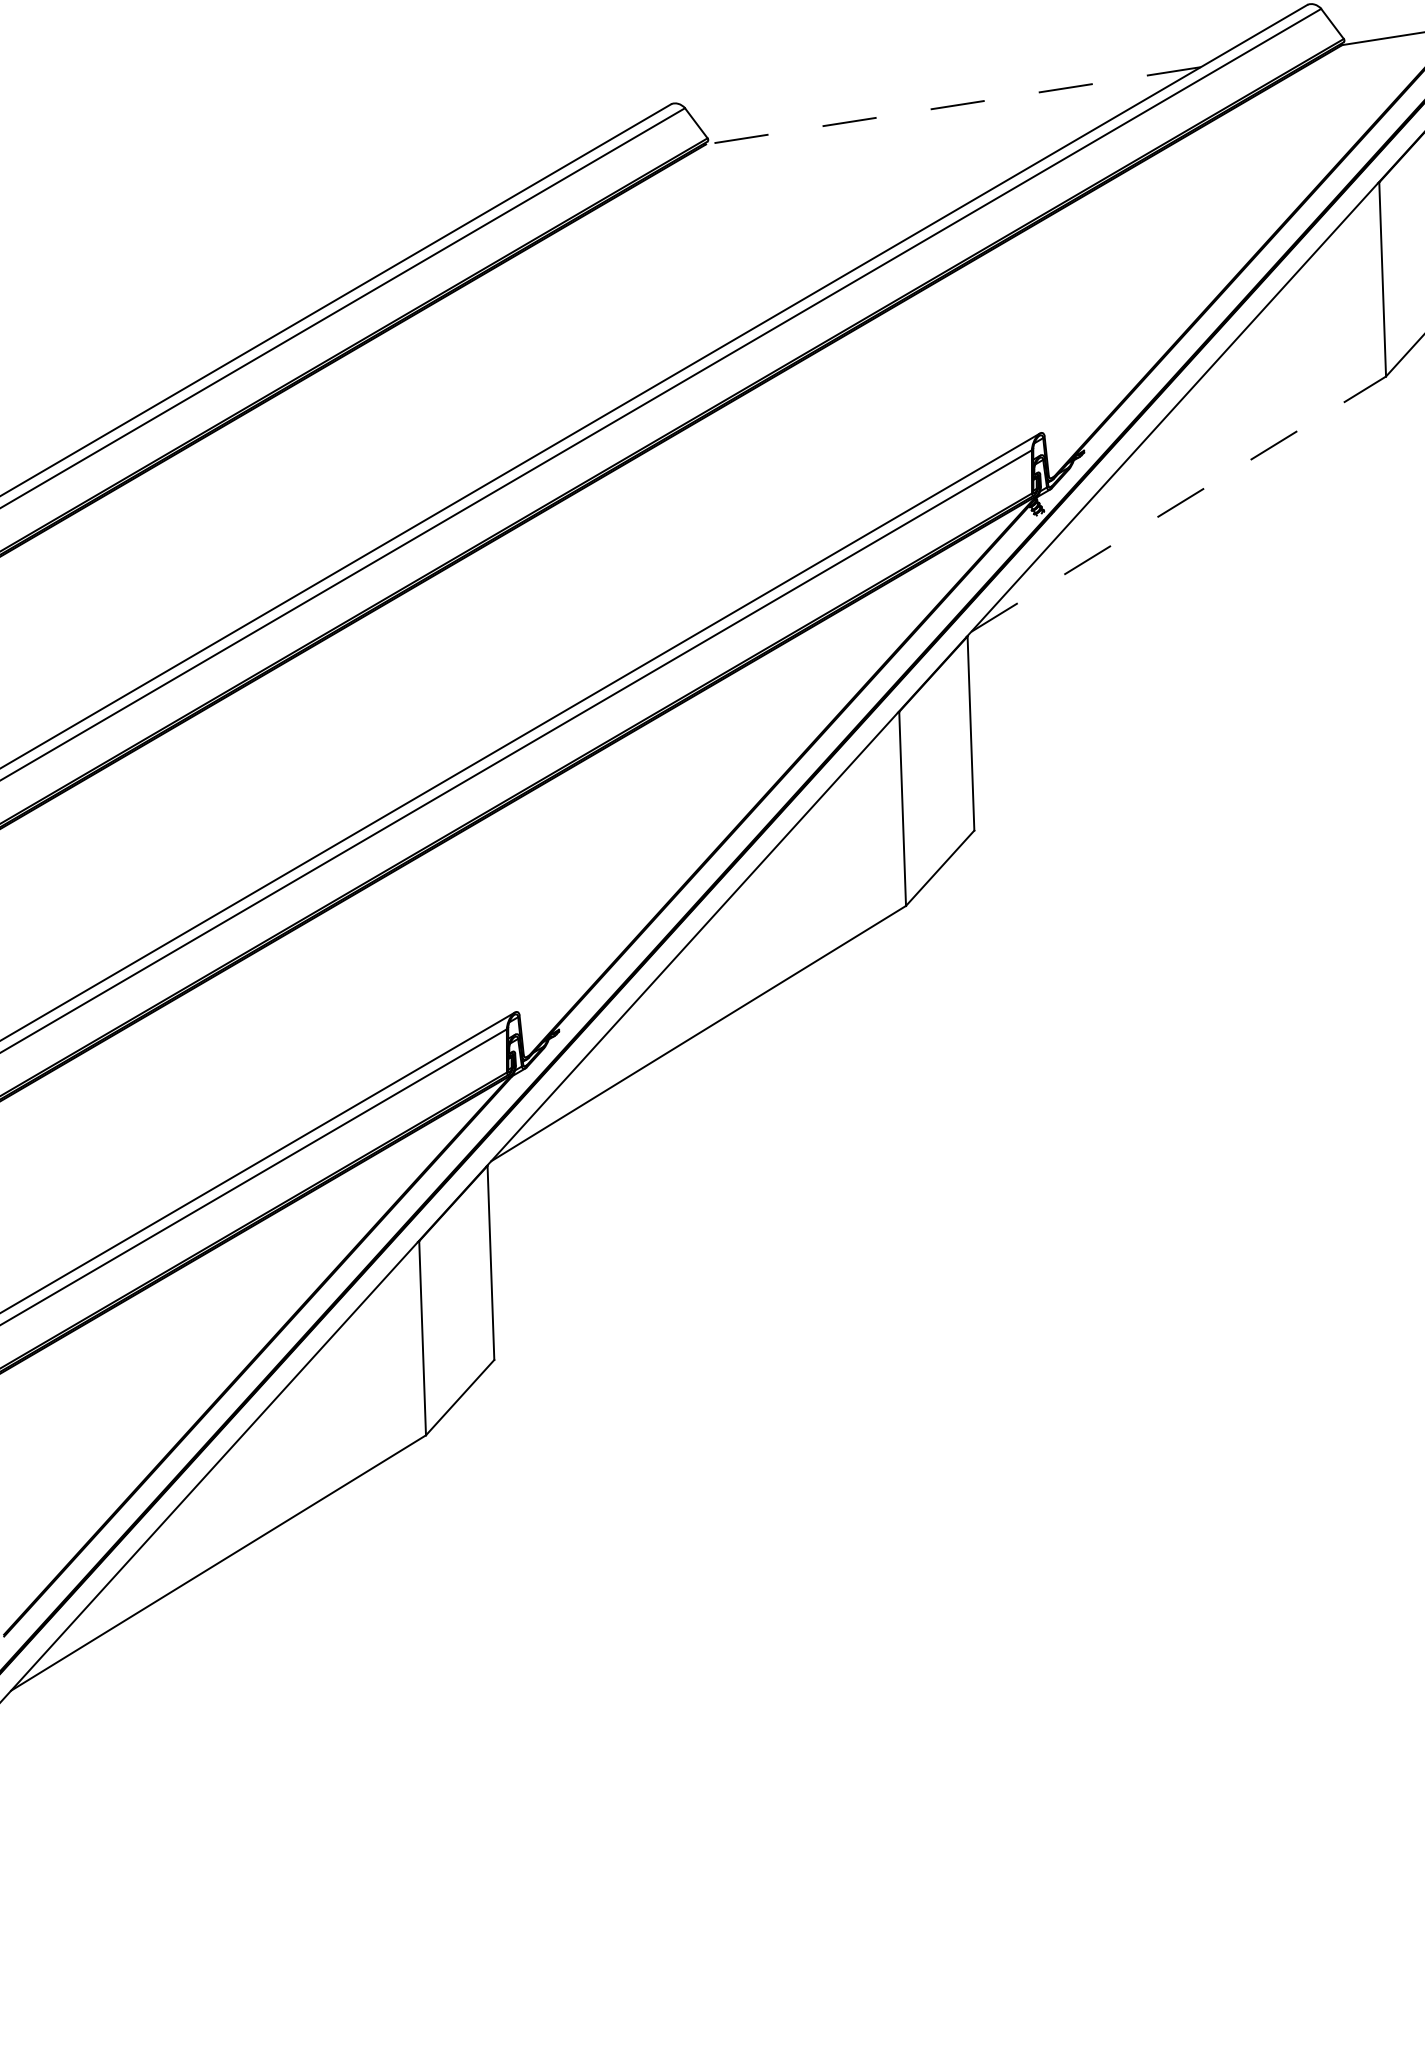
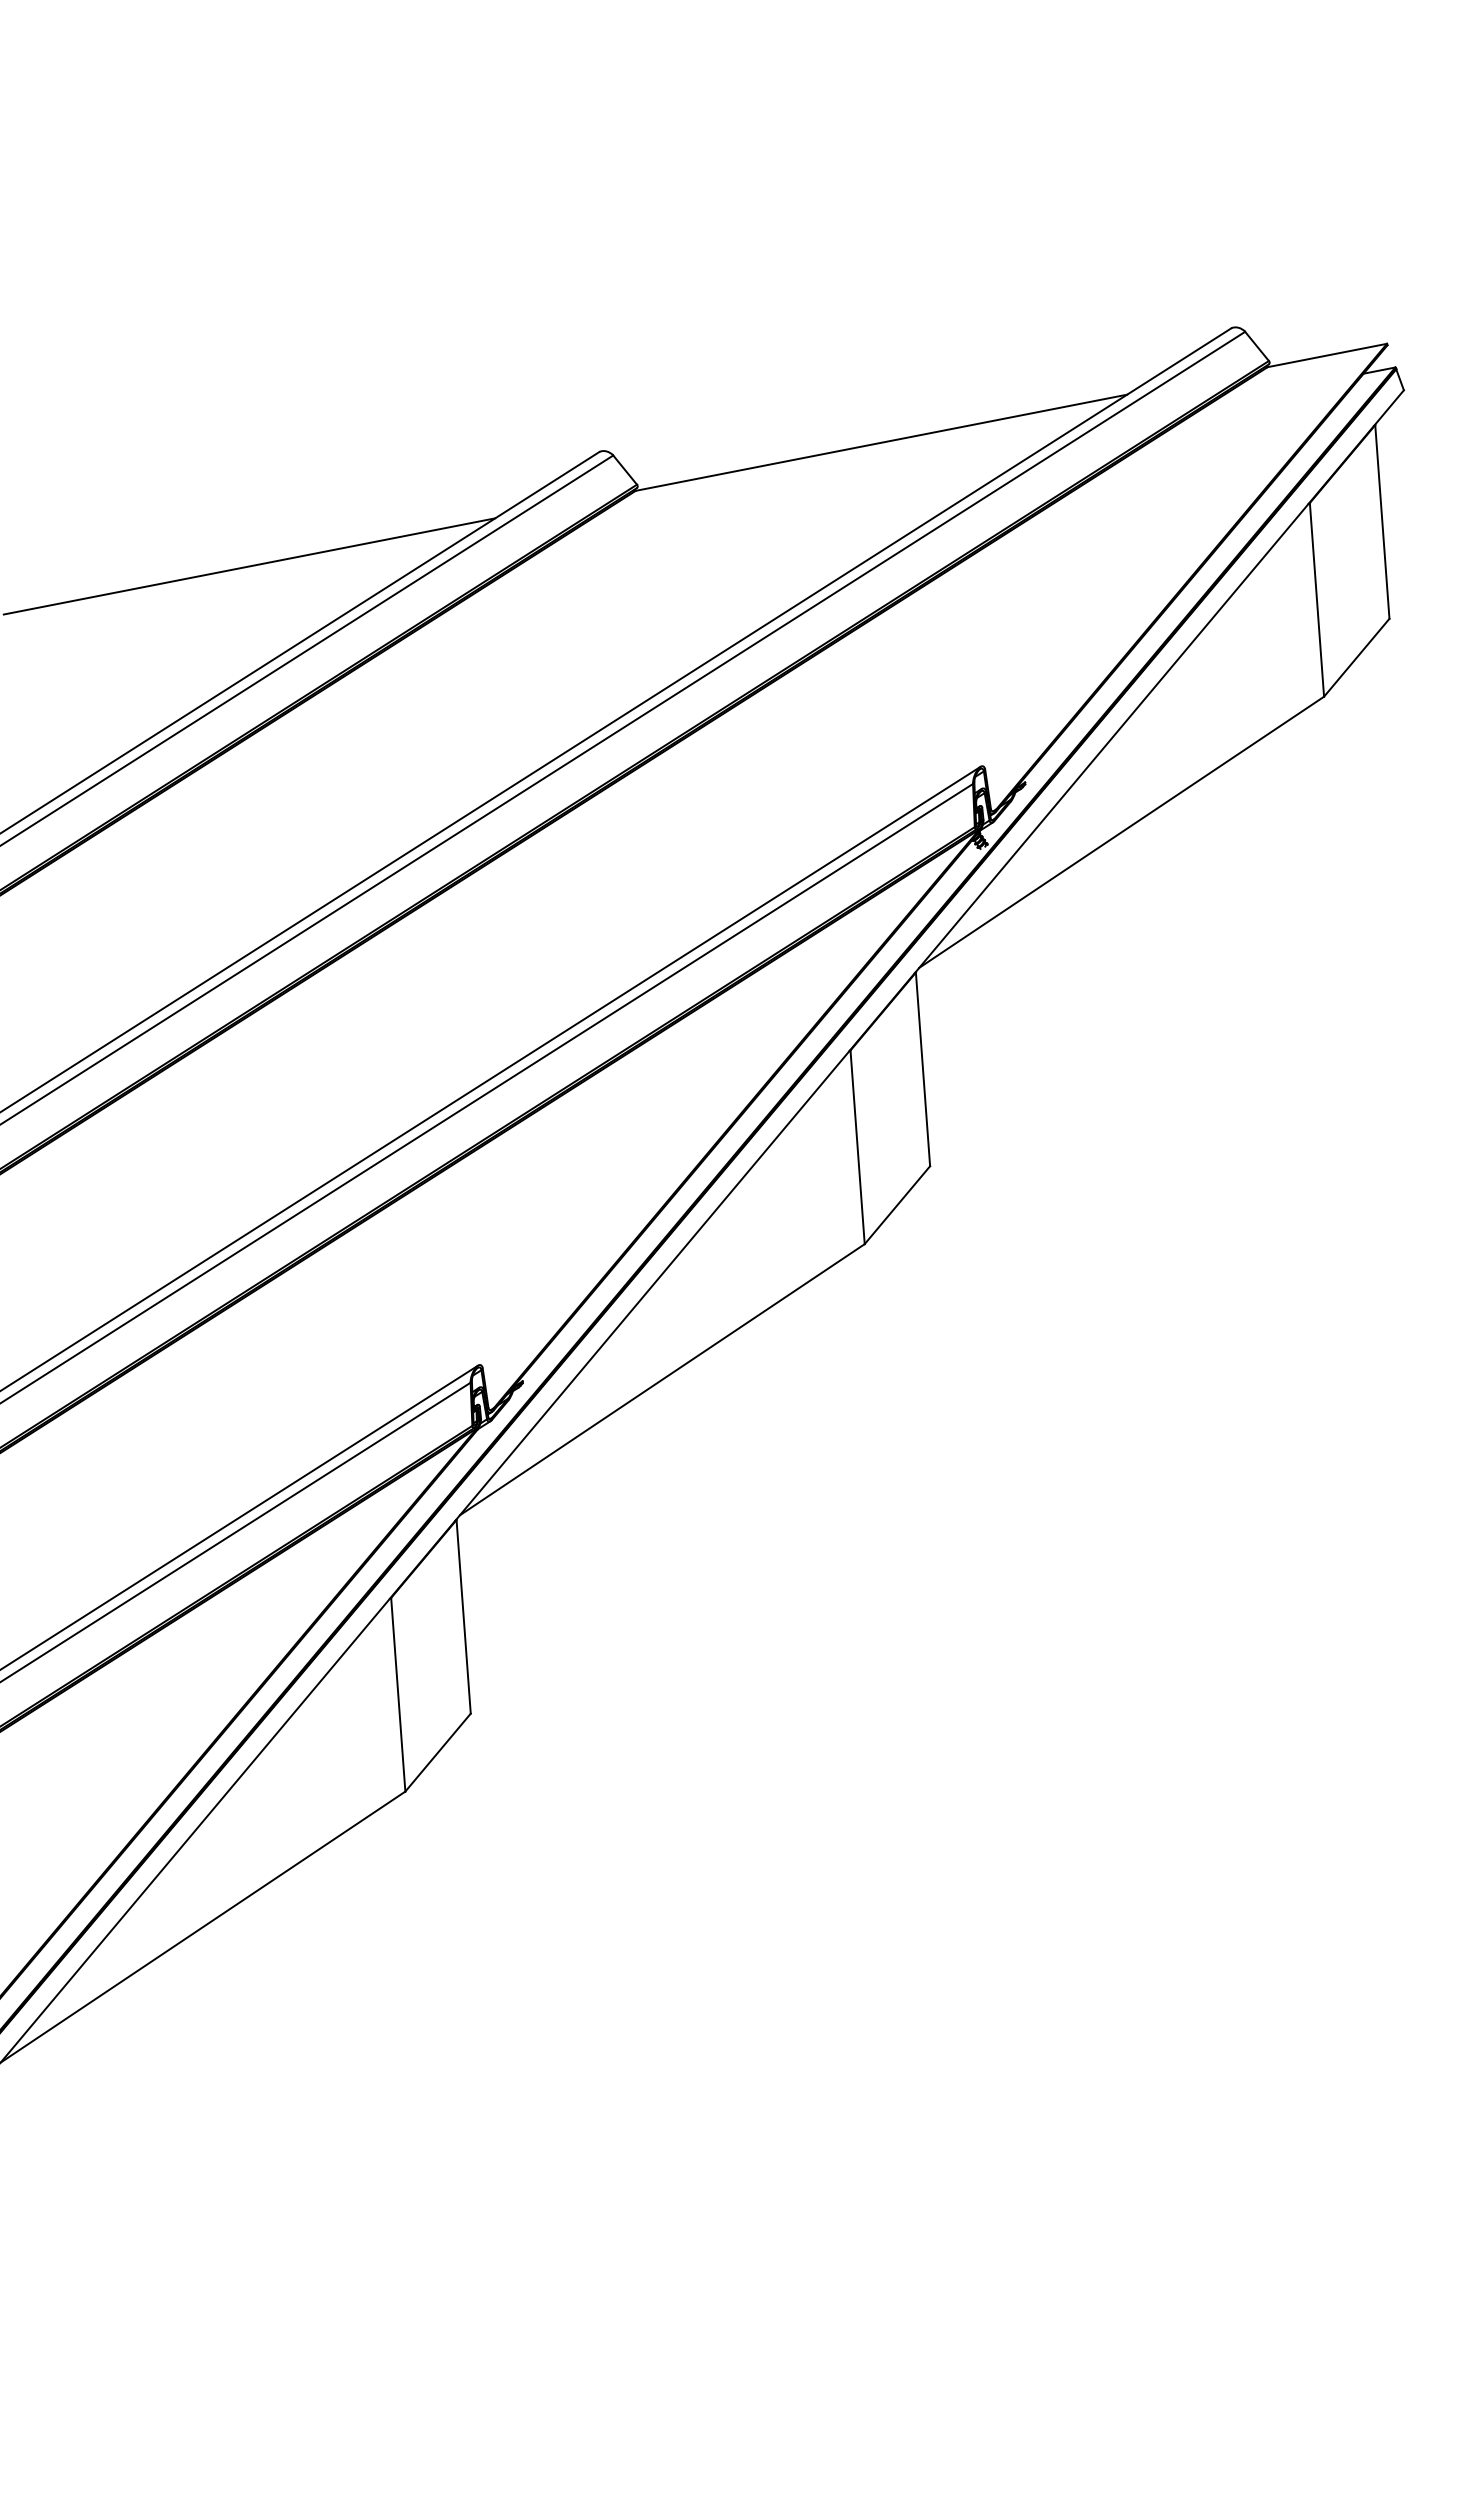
line: (952, 105) -> (880, 442), dashed -> solid
line: (317, 205) -> (249, 566), added
line: (1178, 504) -> (1121, 832), dashed -> solid

